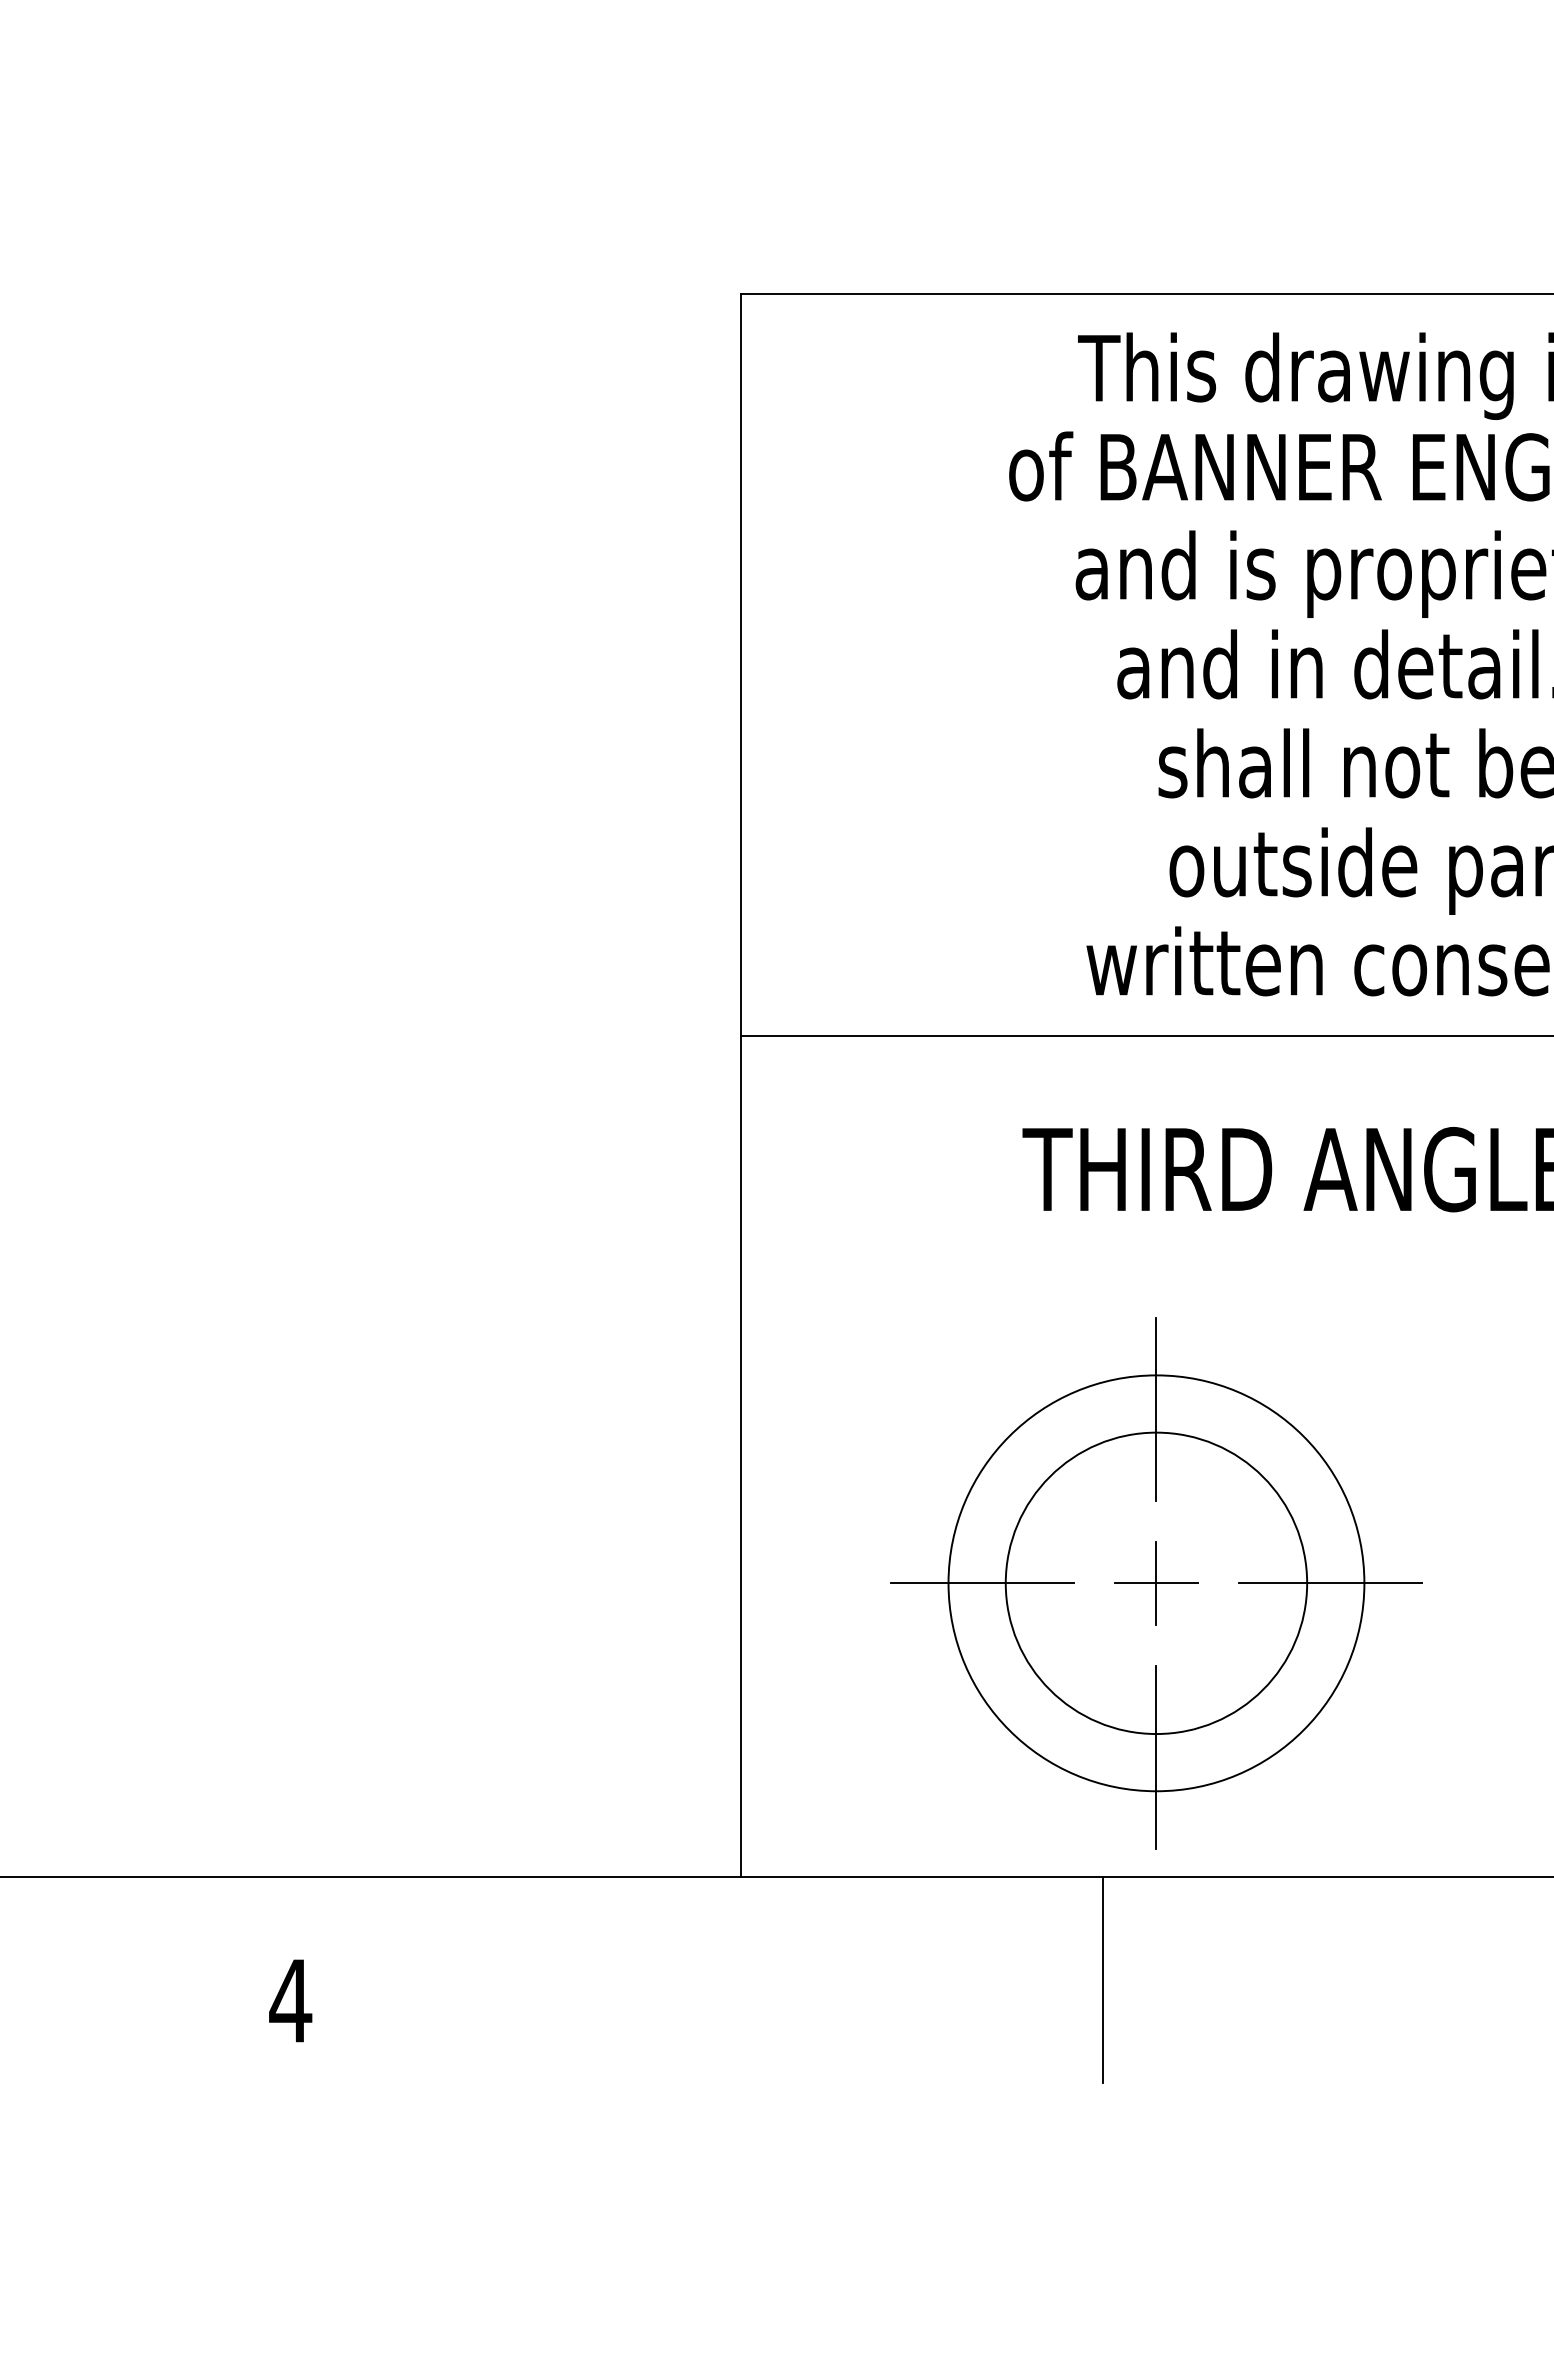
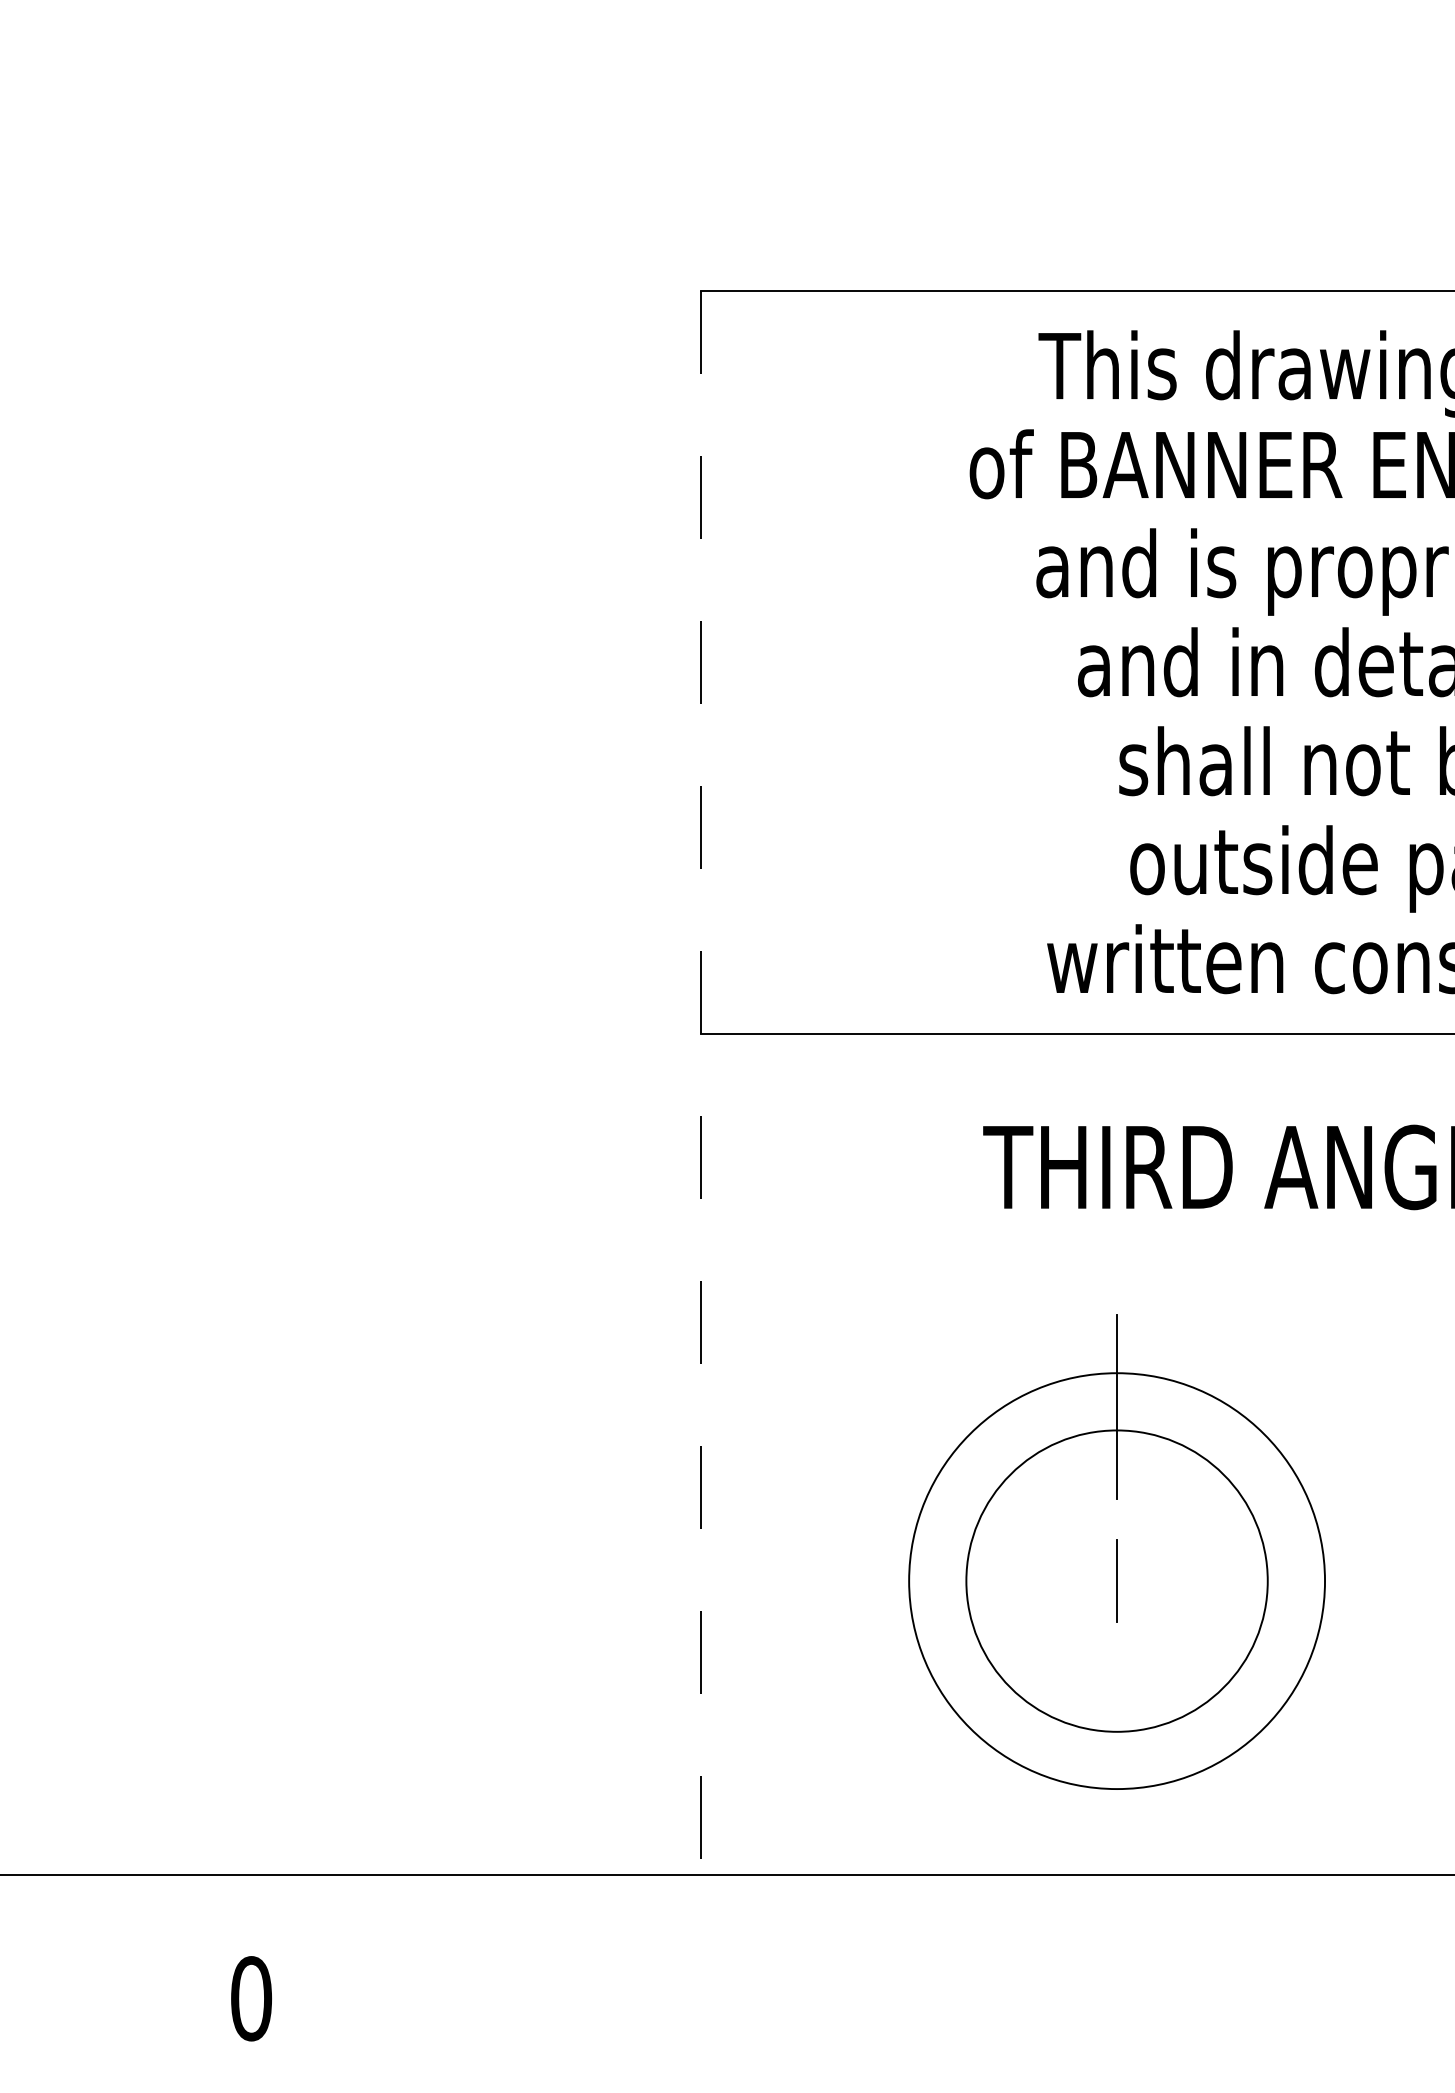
line: (740, 1085) -> (701, 1083), solid -> dashed
line: (981, 1583) -> (942, 1581), removed
line: (1156, 1583) -> (1117, 1581), removed
line: (1330, 1583) -> (1291, 1581), removed
line: (1156, 1757) -> (1117, 1755), removed
line: (1103, 1980) -> (1064, 1978), removed
text: (290, 2000) -> (251, 1998), 4 -> 0

